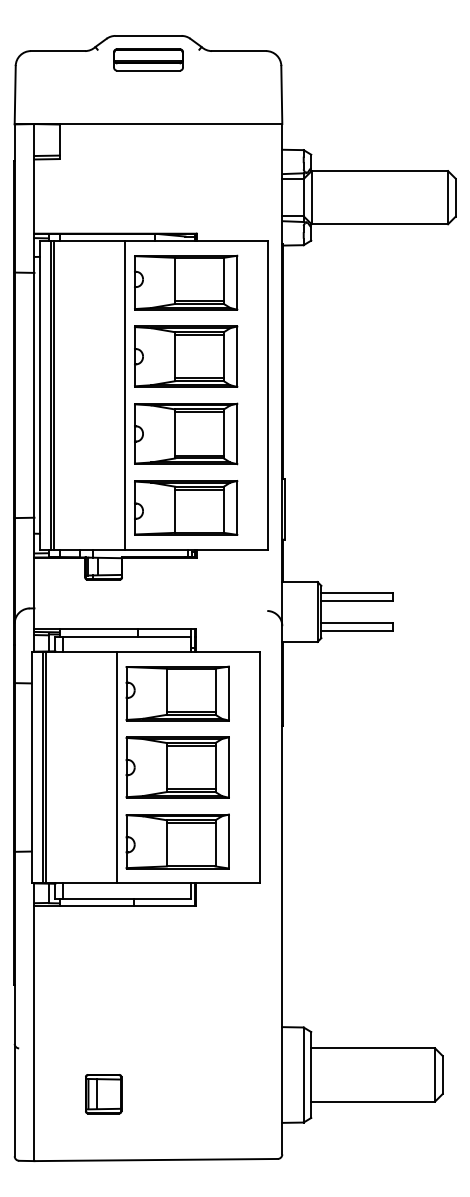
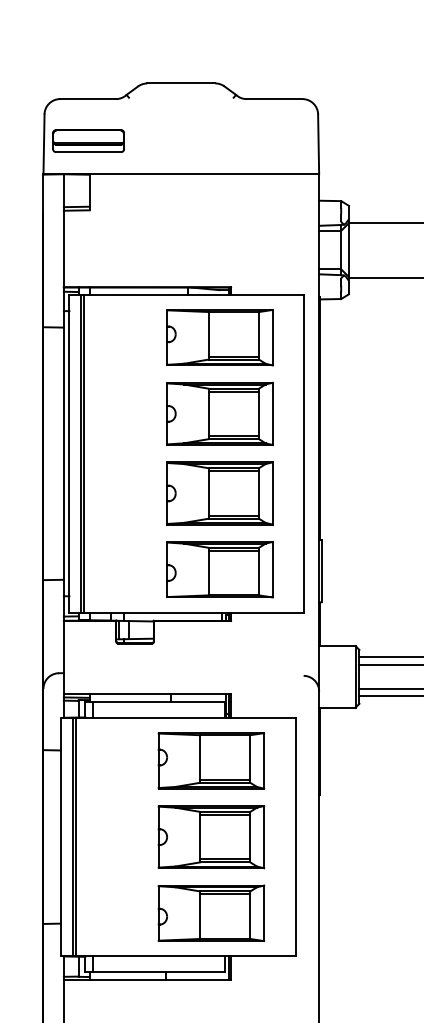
part: (148, 59) -> (88, 140), moved
line: (125, 394) -> (157, 452), removed
line: (116, 767) -> (148, 837), removed

